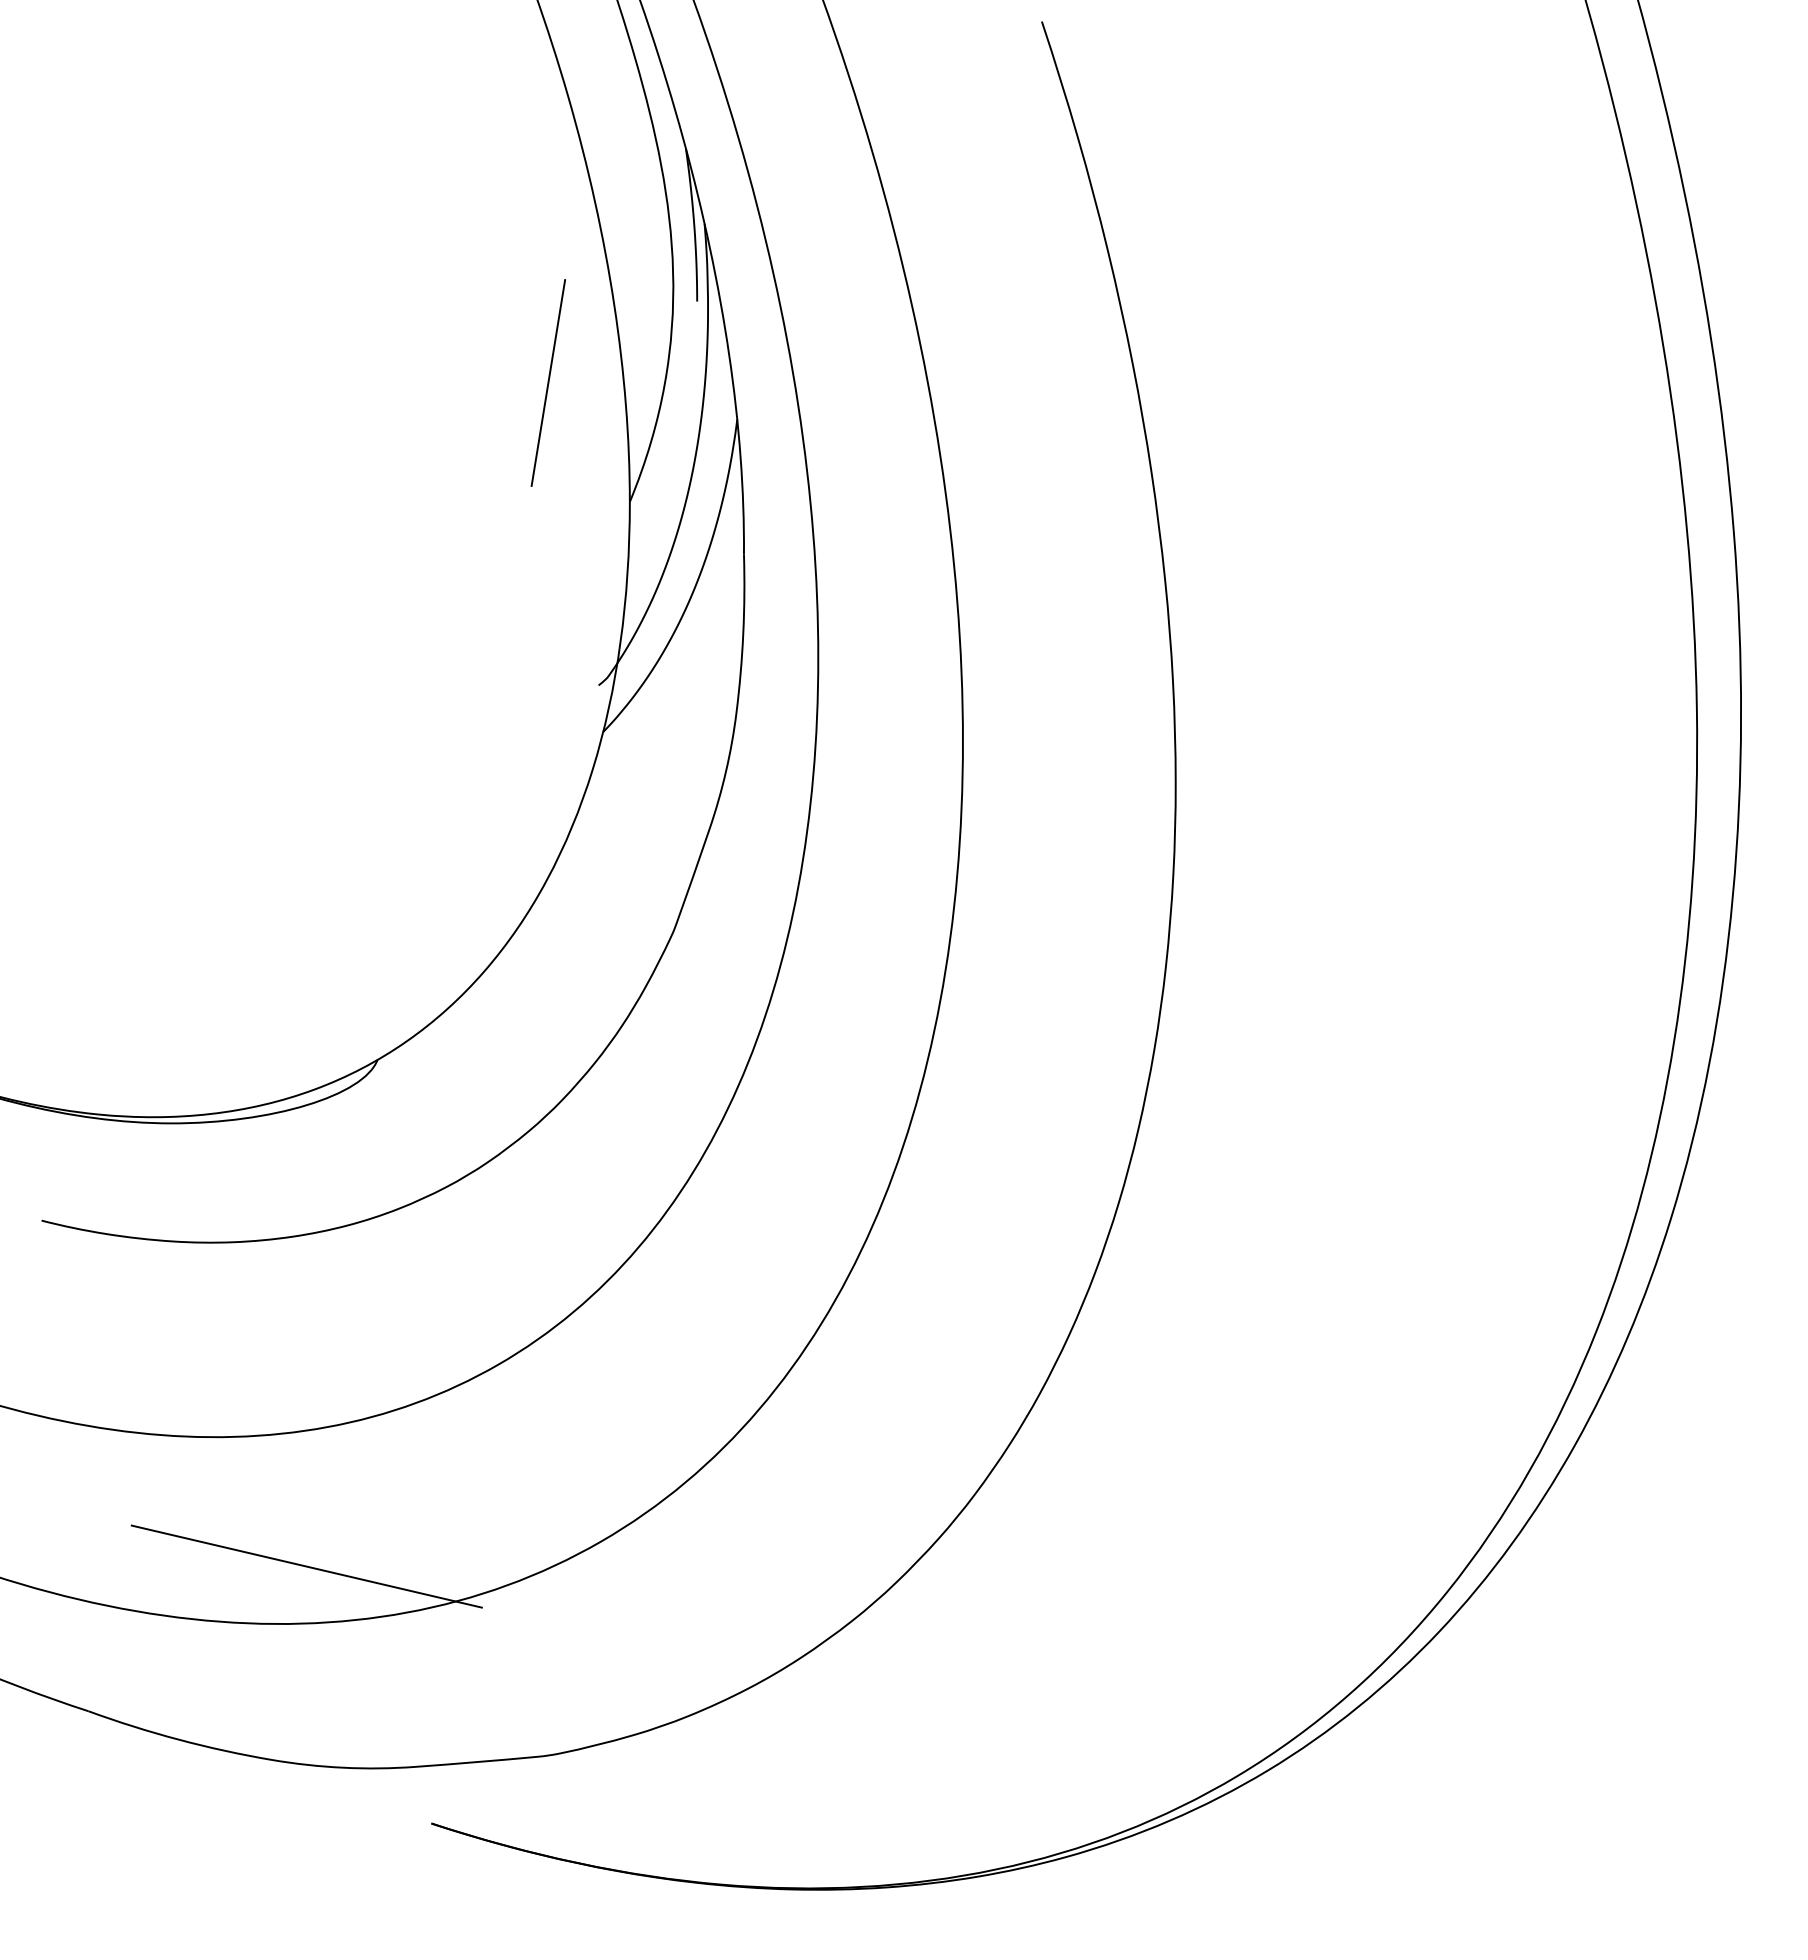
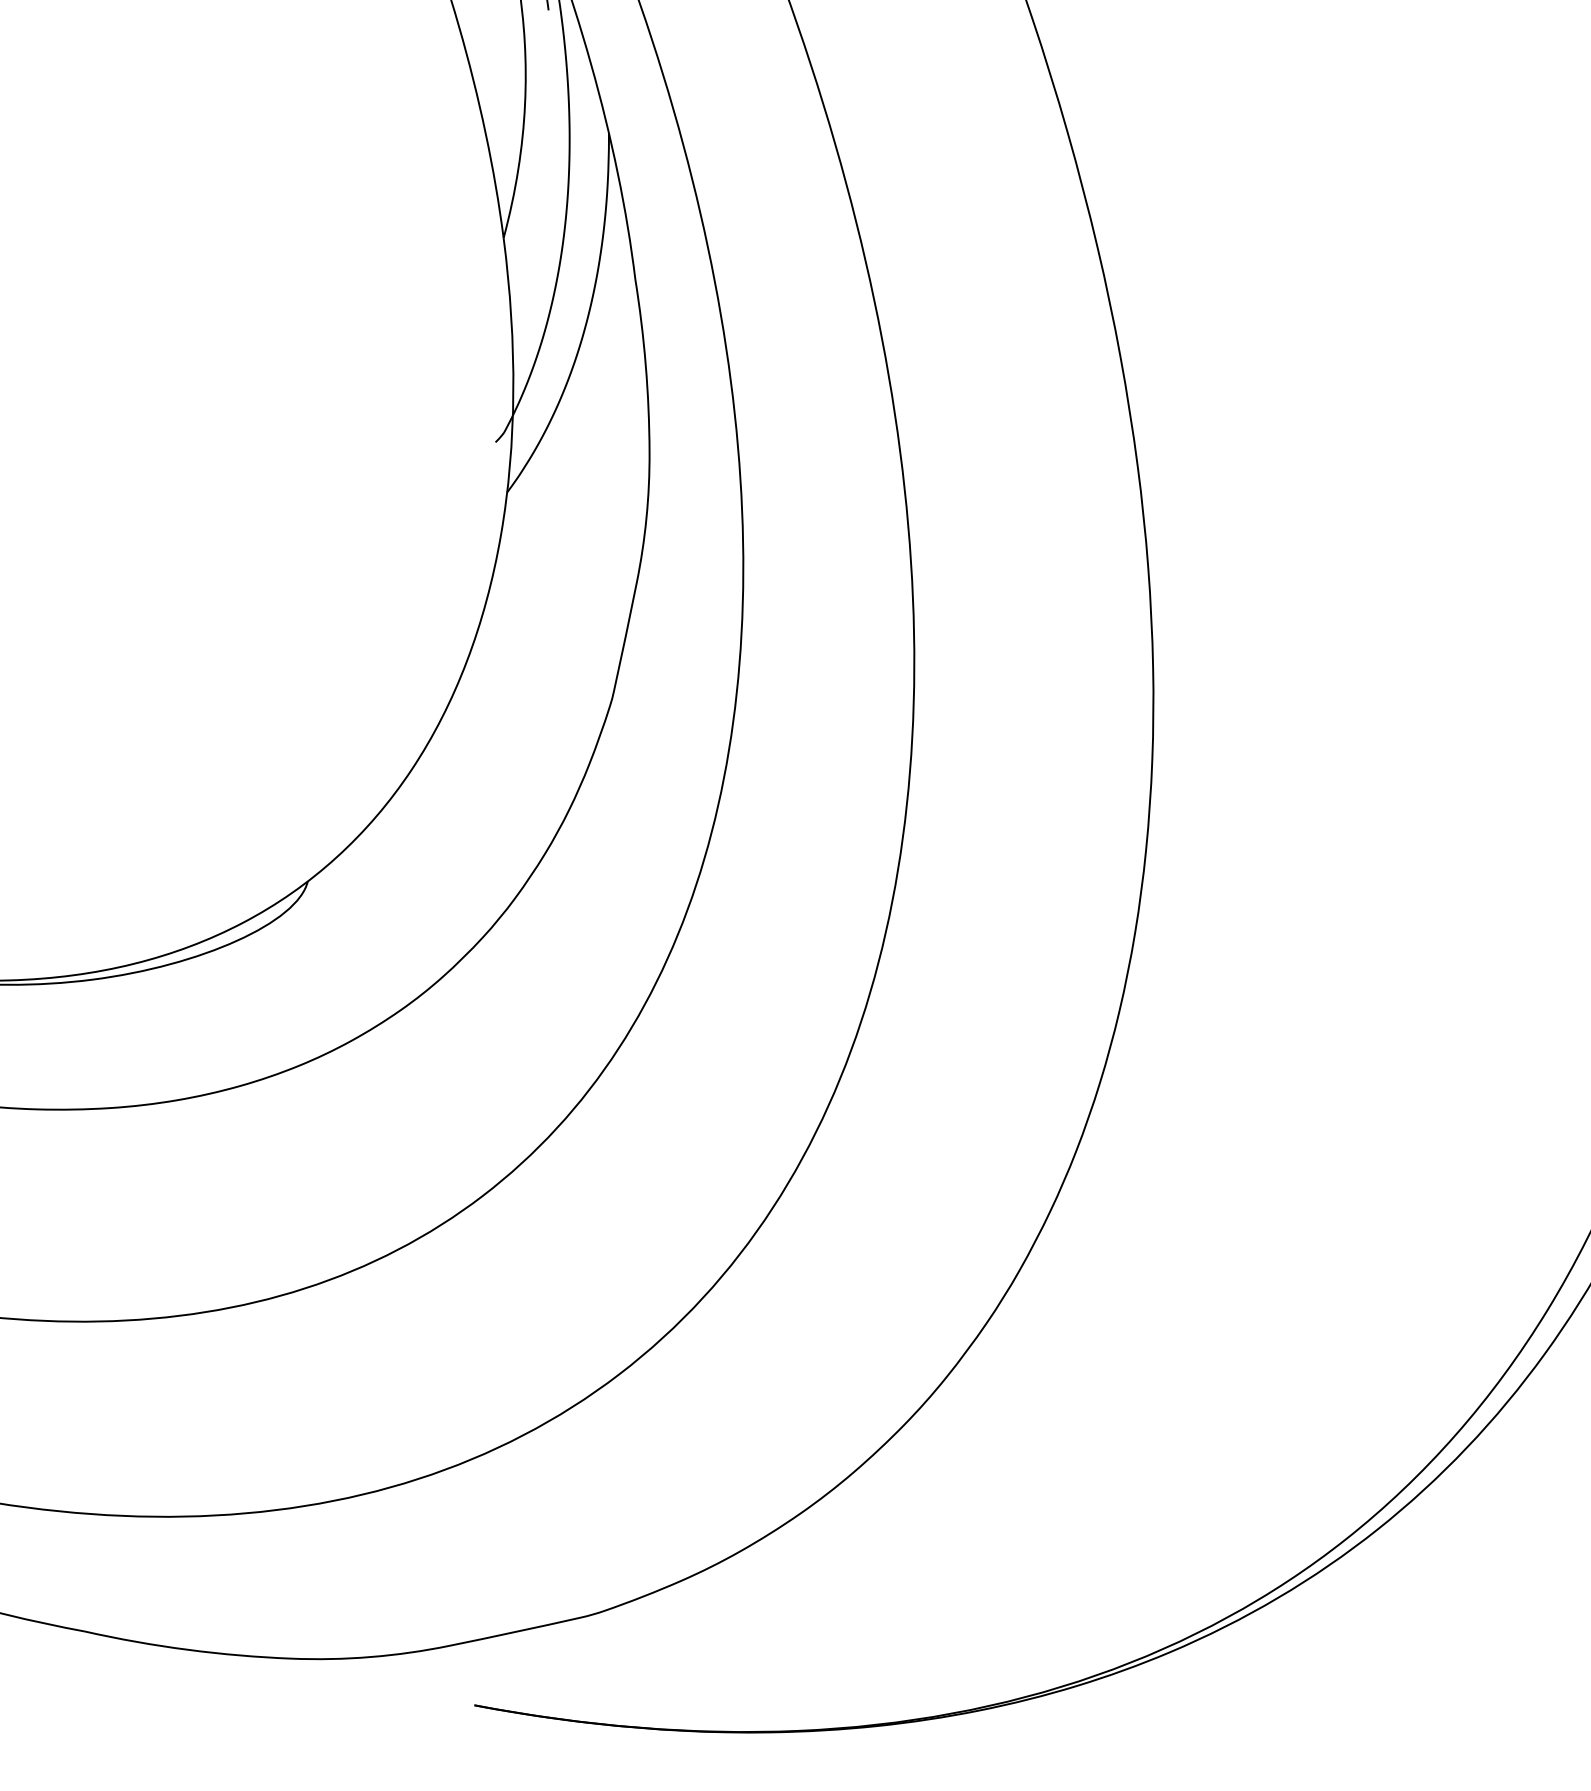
line: (548, 382) -> (398, 119), removed
line: (306, 1566) -> (302, 1443), removed

